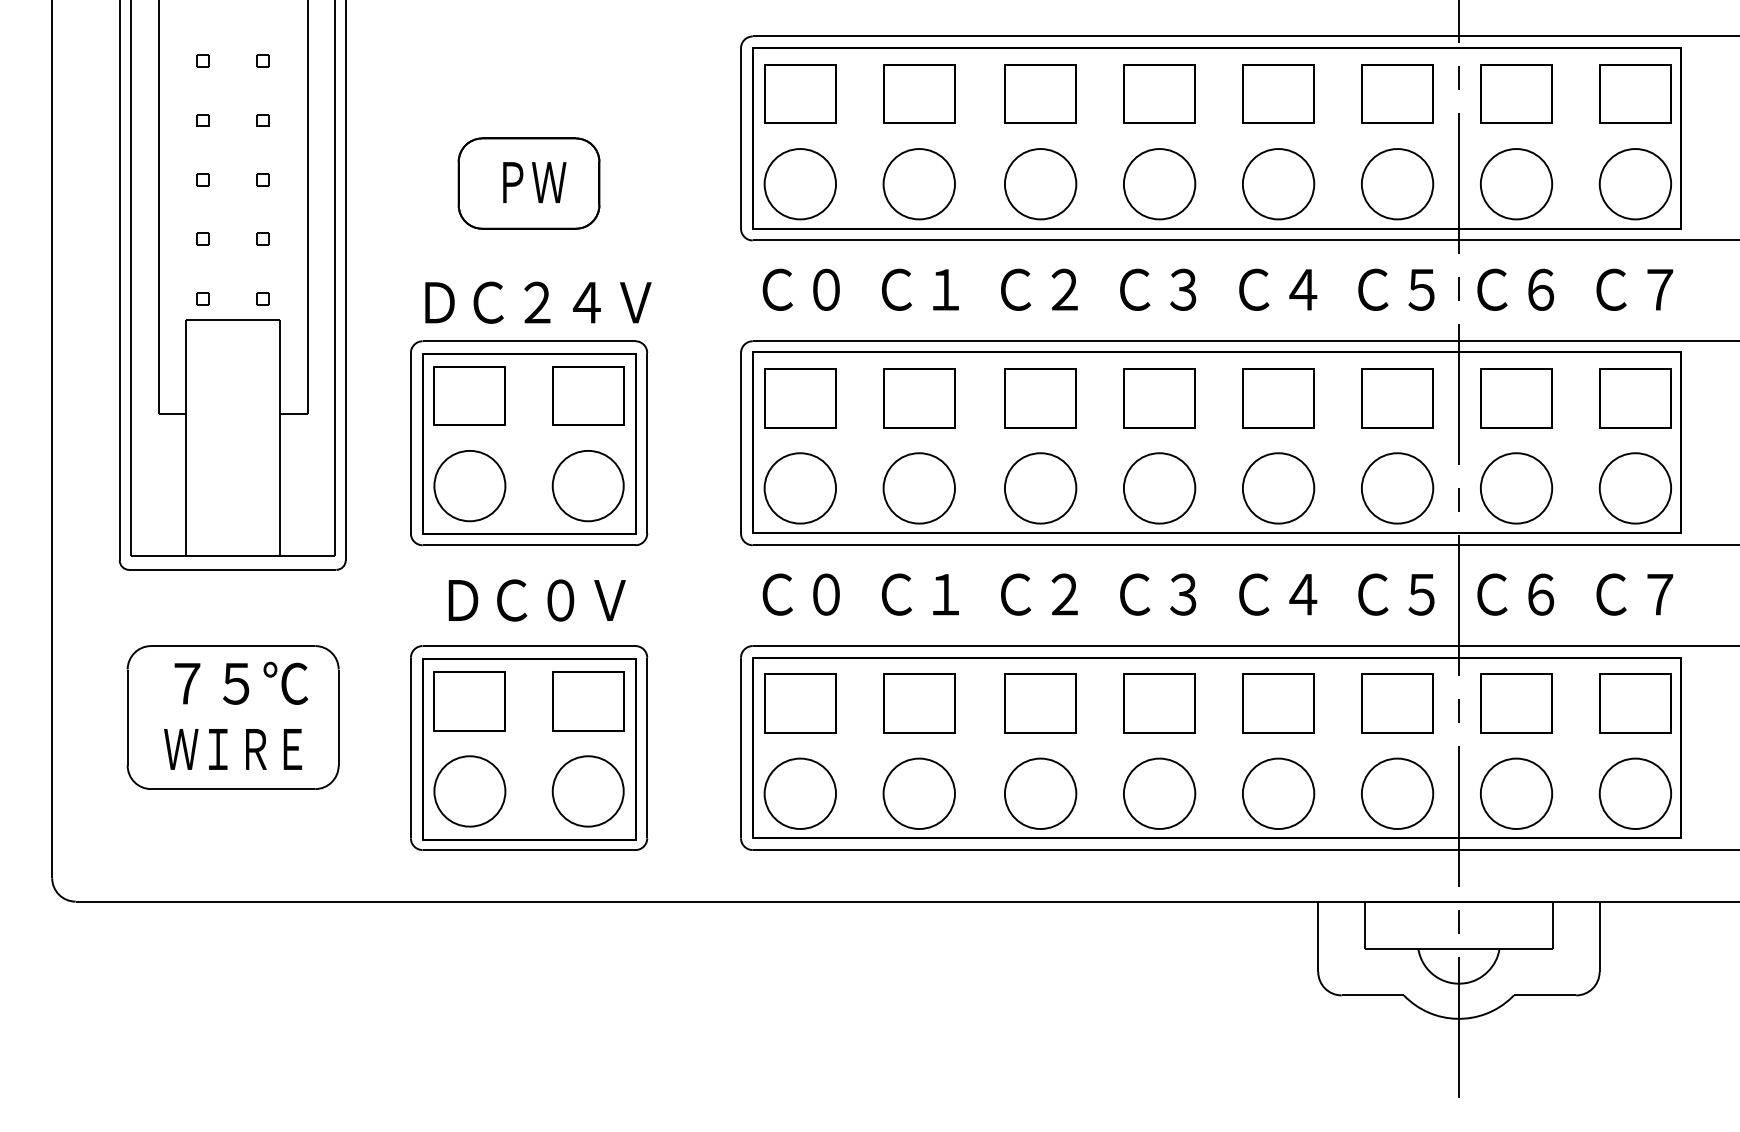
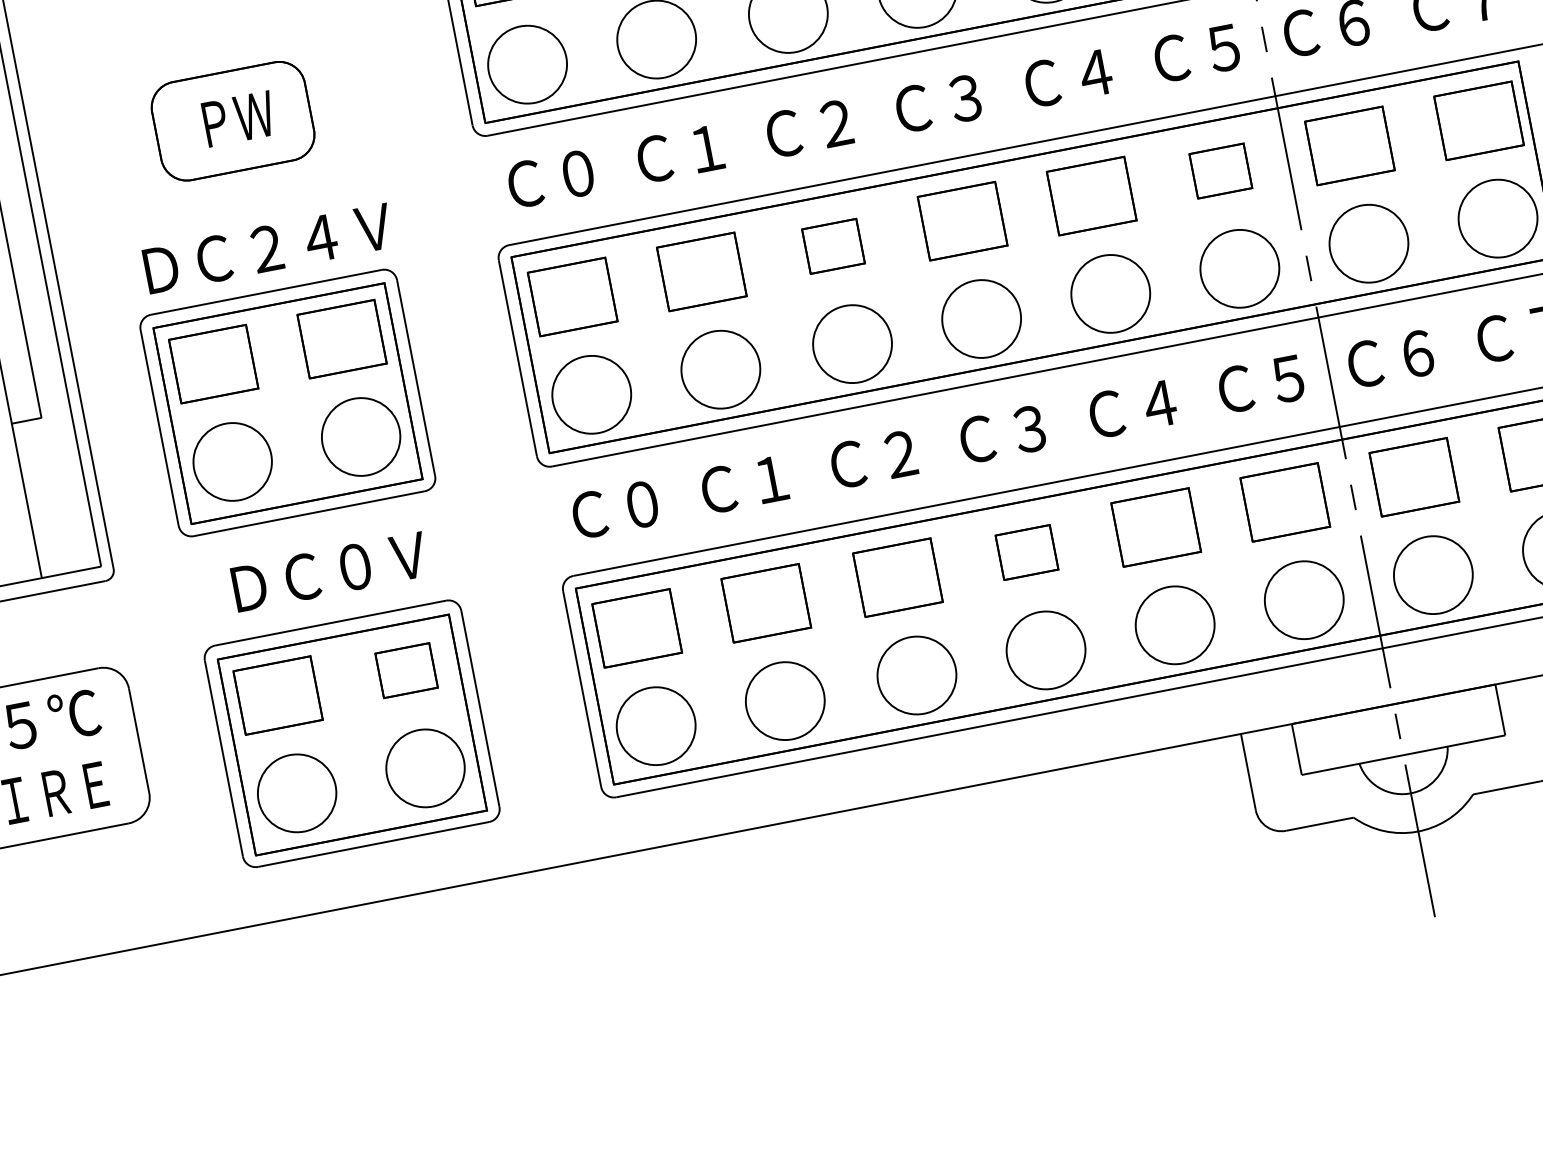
part: (1040, 398) -> (833, 246), size x0.7
part: (1397, 398) -> (1220, 171), size x0.7
part: (588, 701) -> (406, 670), size x0.7
part: (1159, 703) -> (1026, 552), size x0.7

